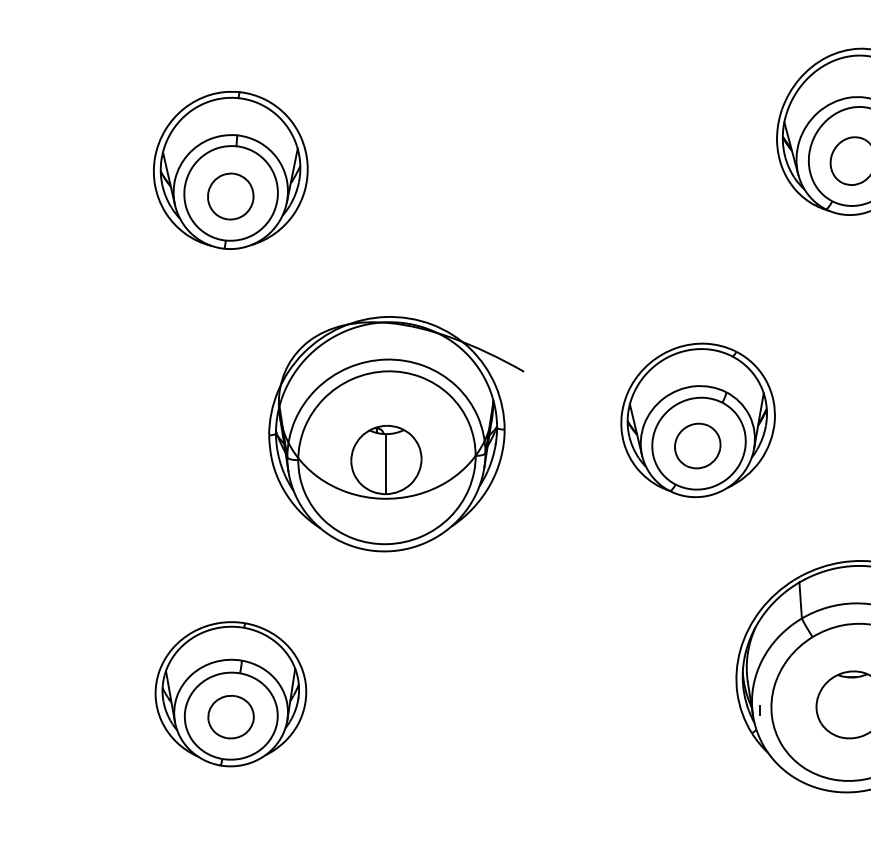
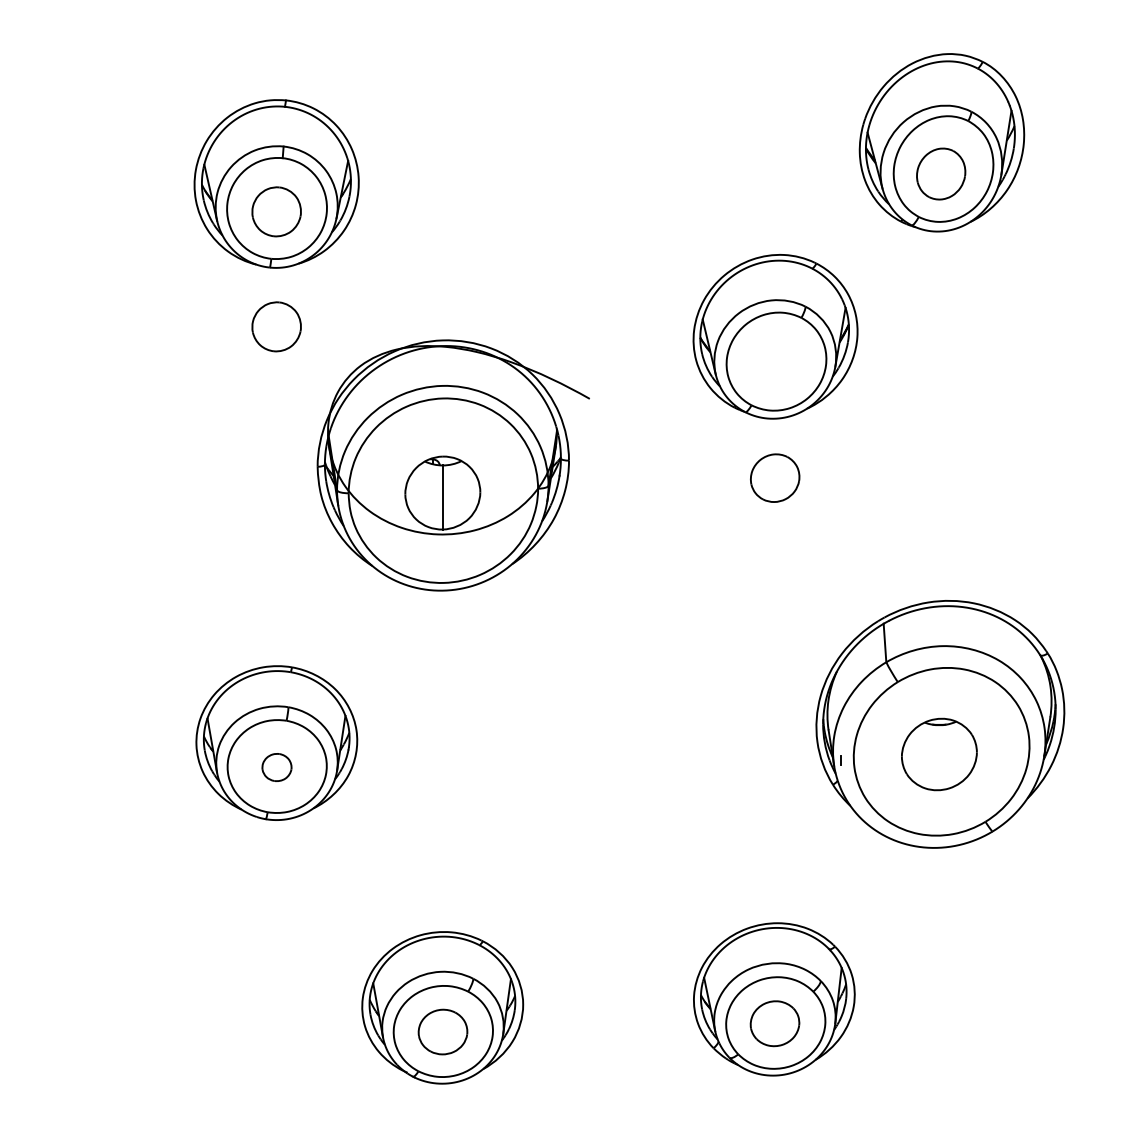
part: (230, 303) -> (276, 326), added
part: (698, 420) -> (775, 336), moved
part: (230, 717) -> (276, 767), size x0.6

